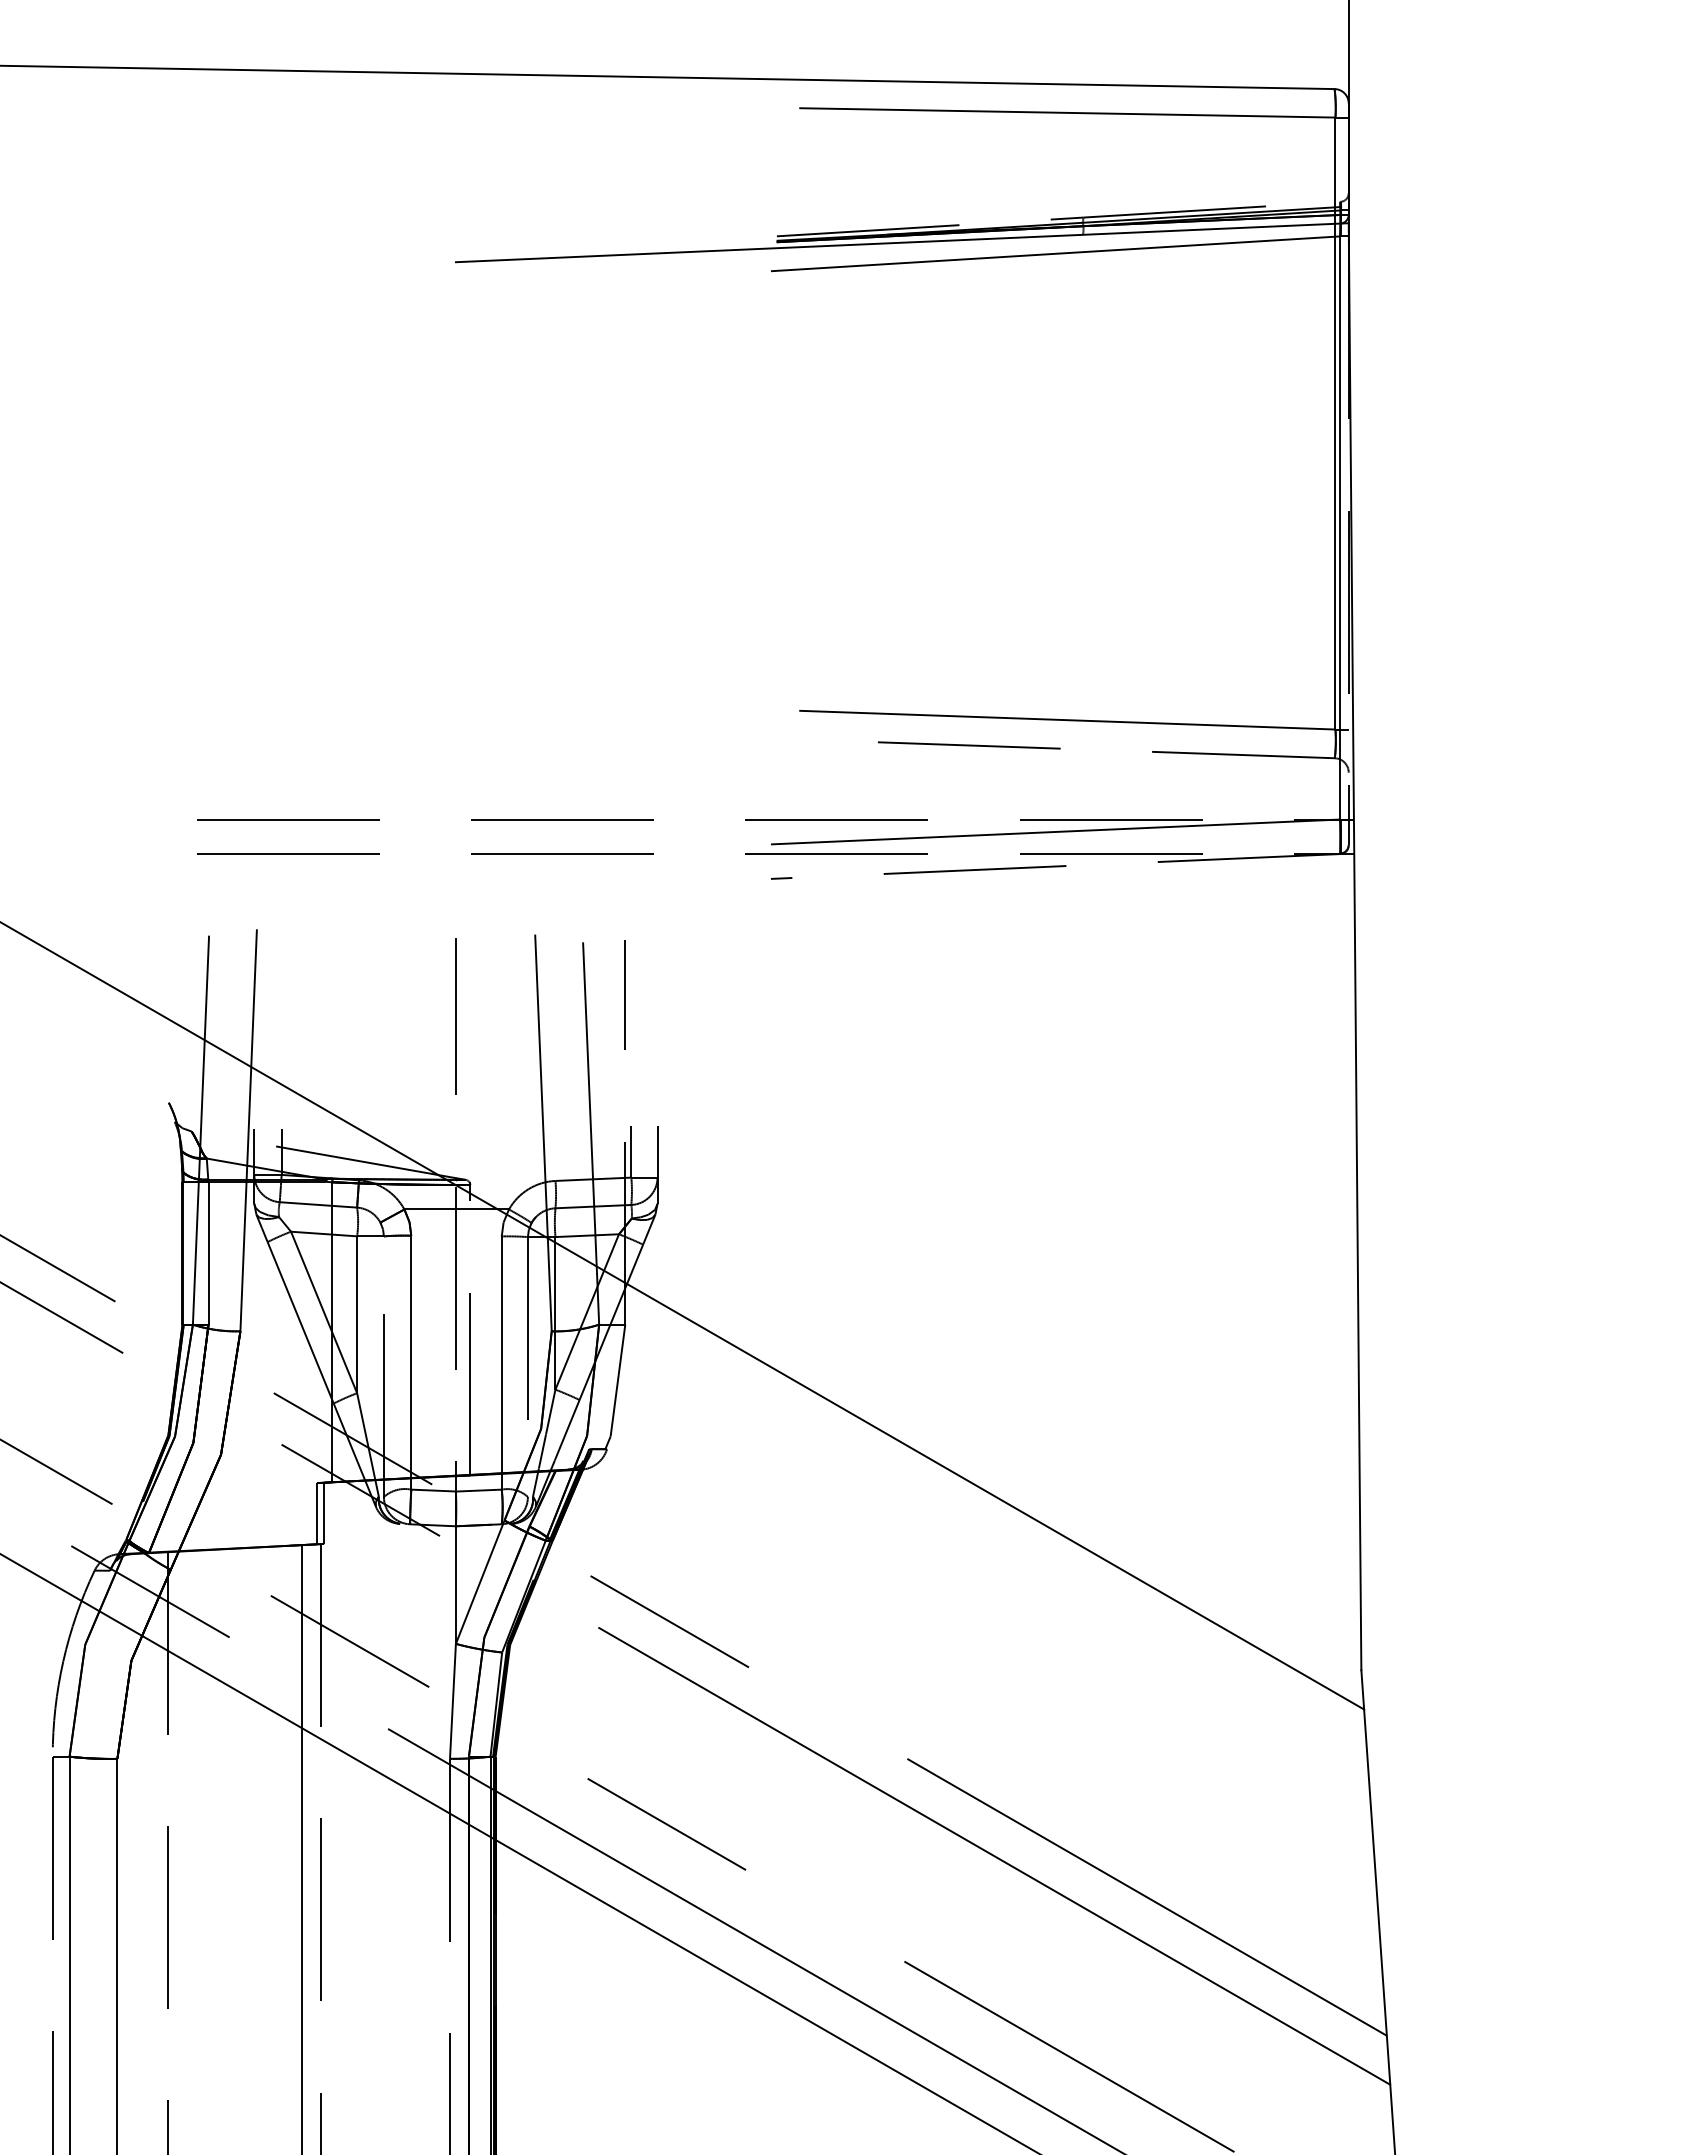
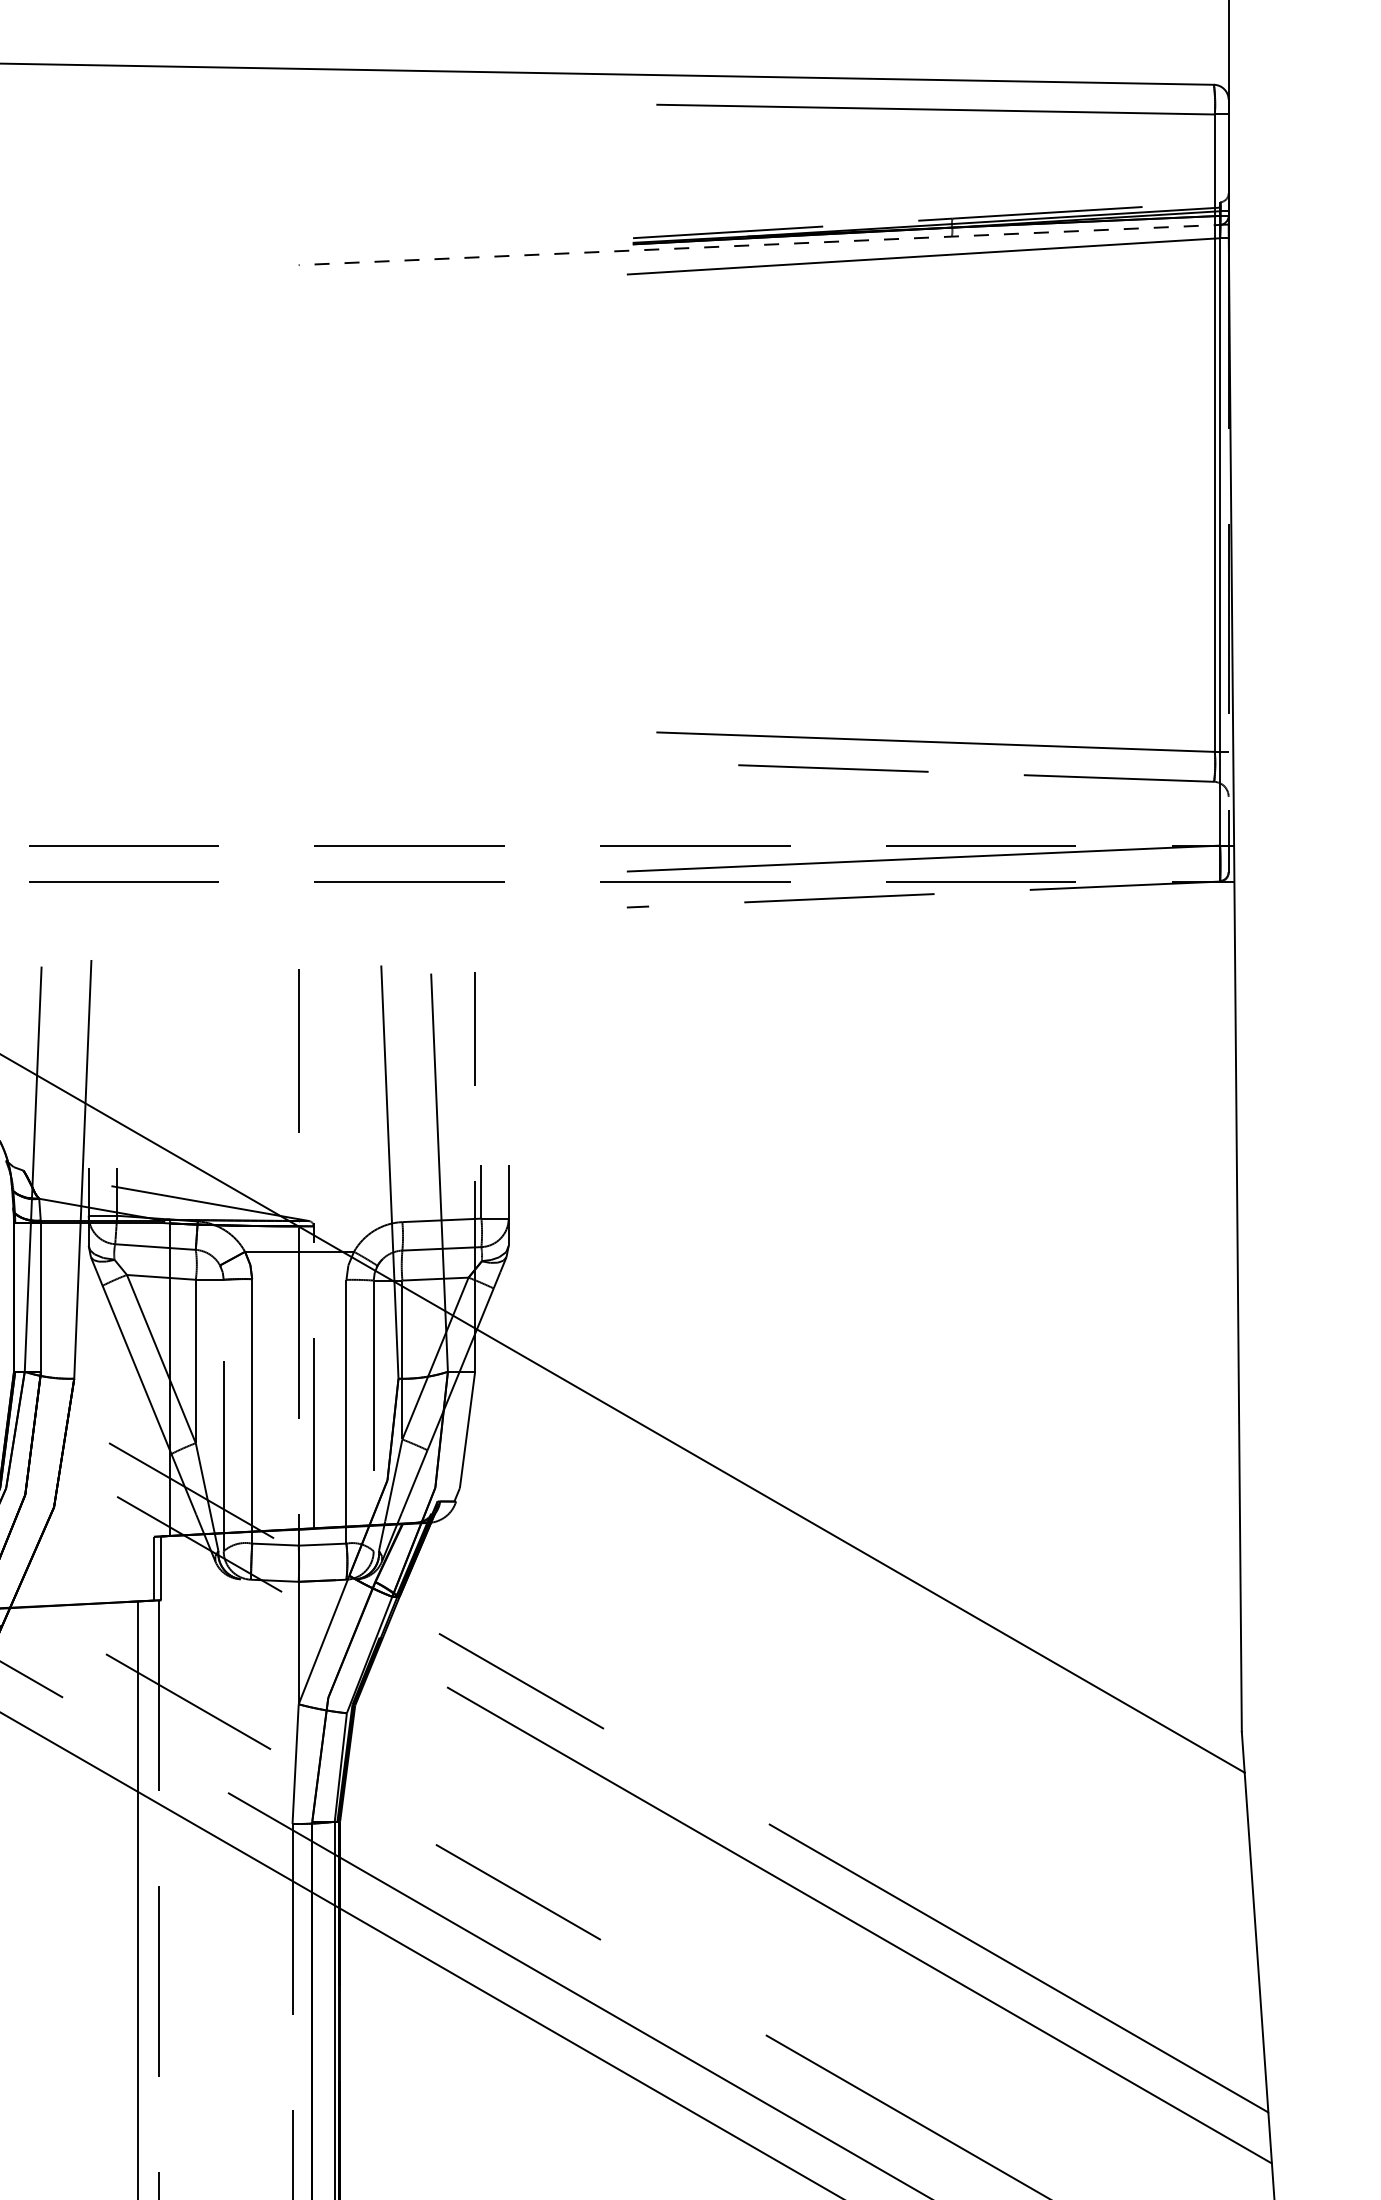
line: (902, 242) -> (763, 244), solid -> dashed

